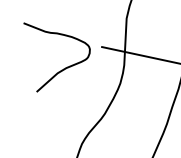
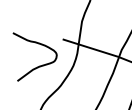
curve: (66, 66) -> (39, 65), moved

